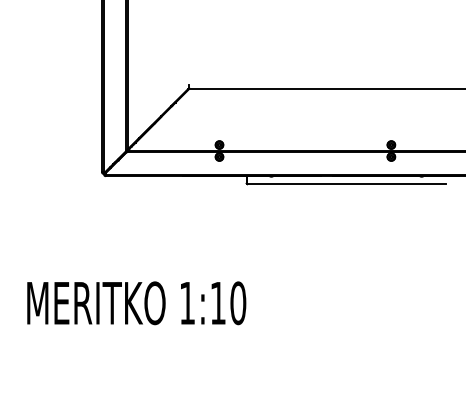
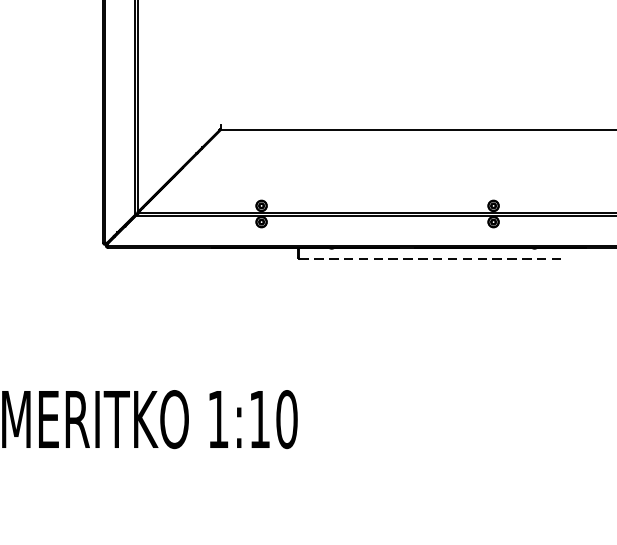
line: (347, 184) -> (434, 259), solid -> dashed

